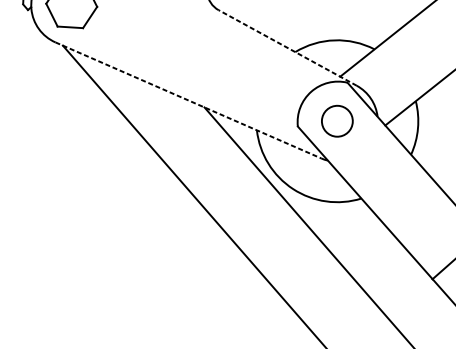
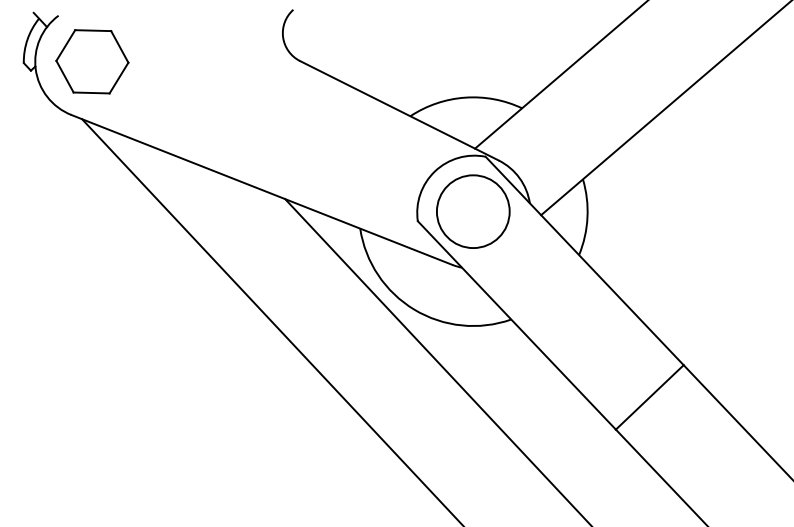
line: (287, 47) -> (399, 110), dashed -> solid
line: (188, 100) -> (261, 189), dashed -> solid
circle: (336, 121) -> (472, 211), size x1.67

